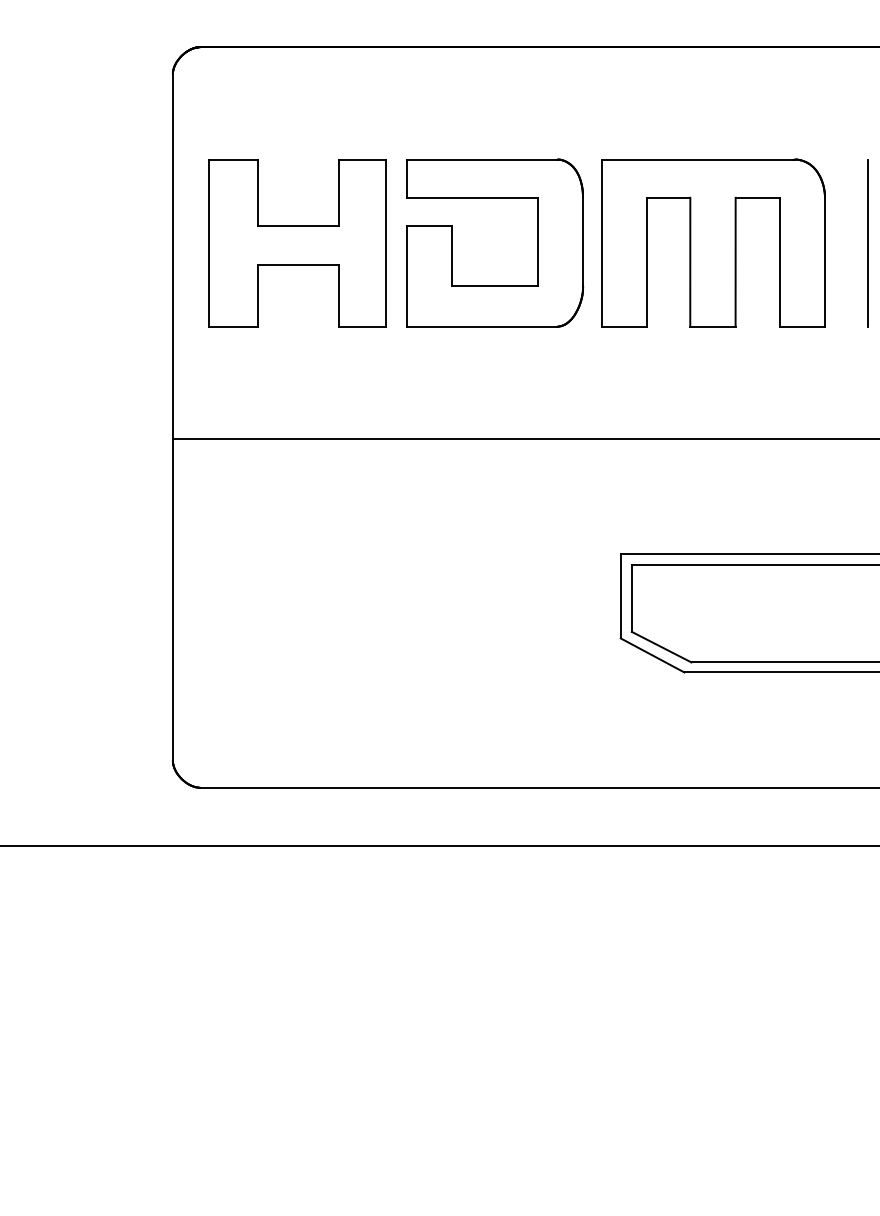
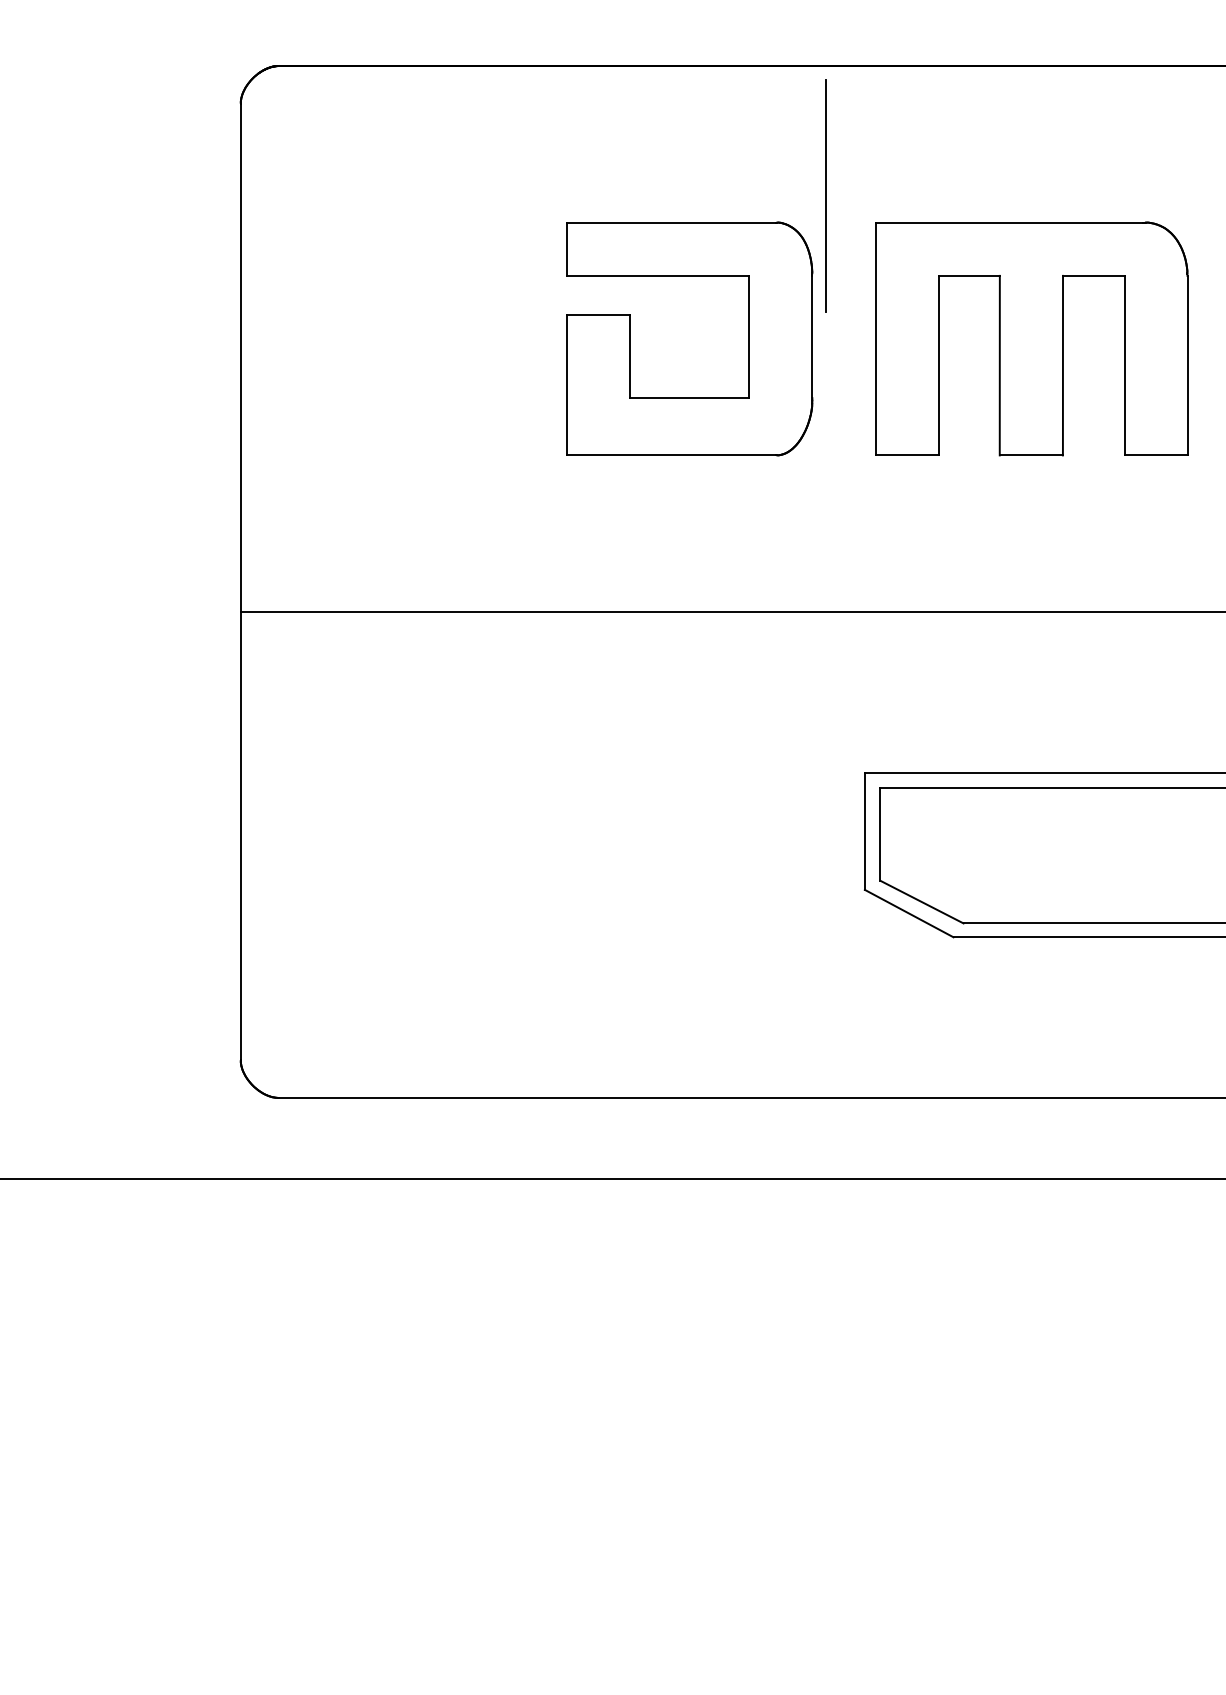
part: (297, 242) -> (414, 338), removed
part: (713, 242) -> (1031, 338), moved
line: (867, 242) -> (825, 195), moved

